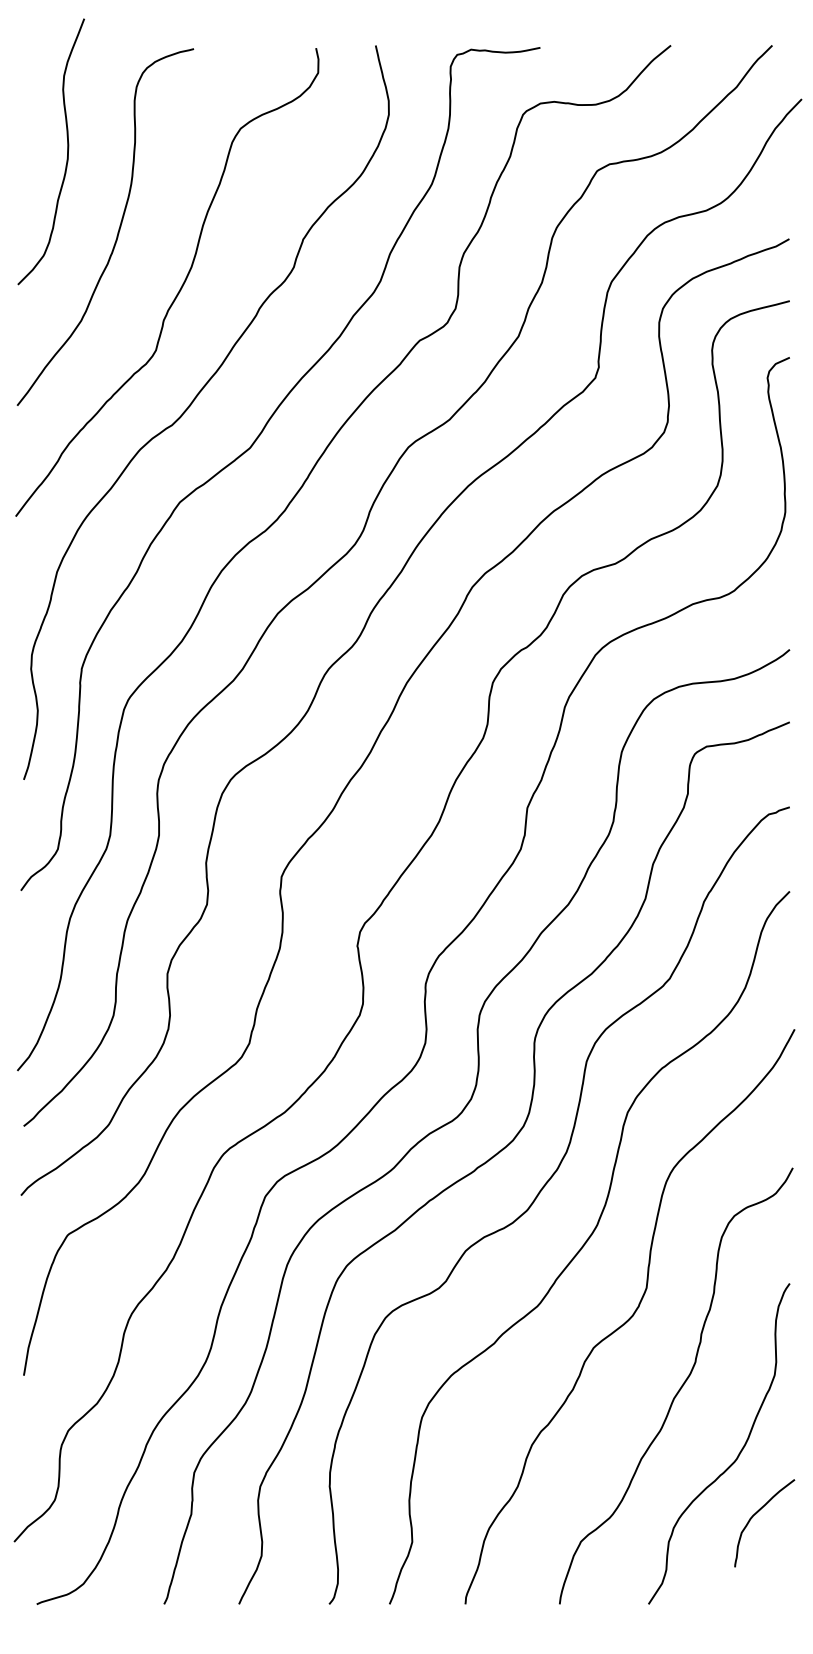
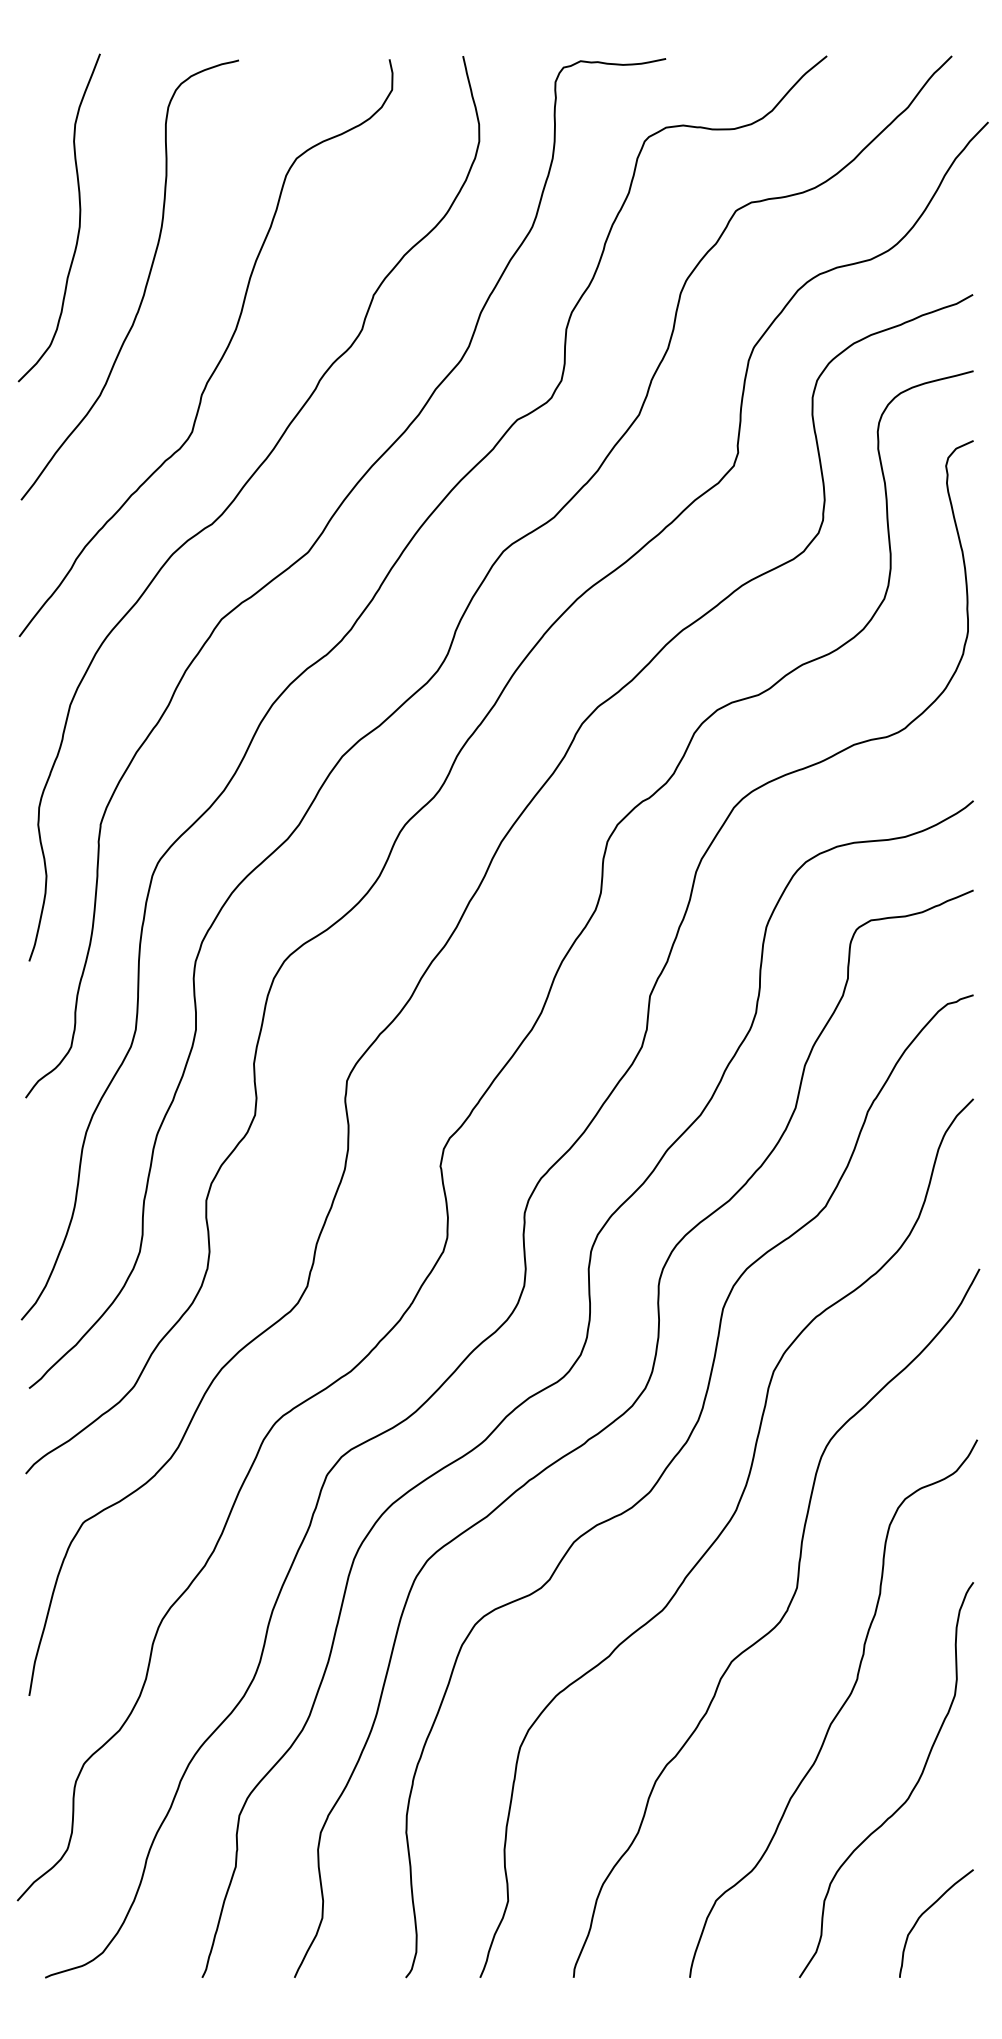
curve: (67, 151) -> (79, 217), moved
curve: (756, 1514) -> (926, 1912), moved

